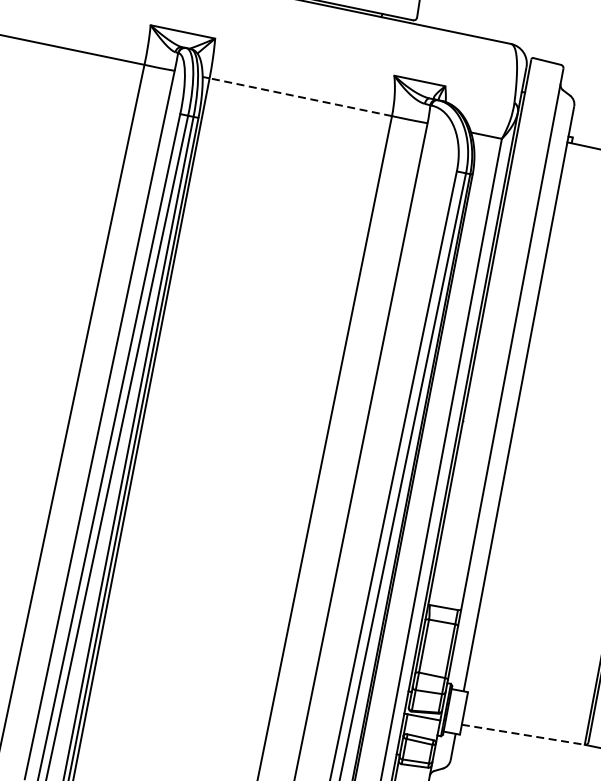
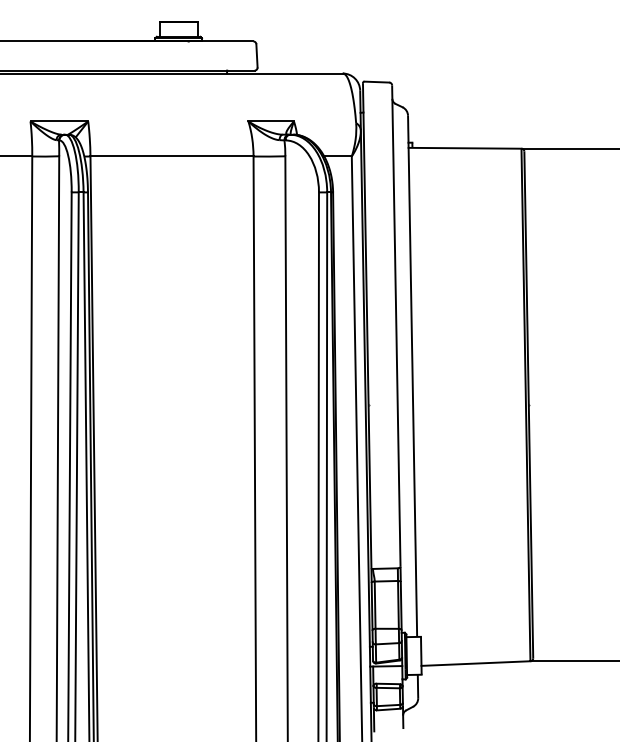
line: (301, 97) -> (172, 156), dashed -> solid
line: (522, 734) -> (475, 663), dashed -> solid

